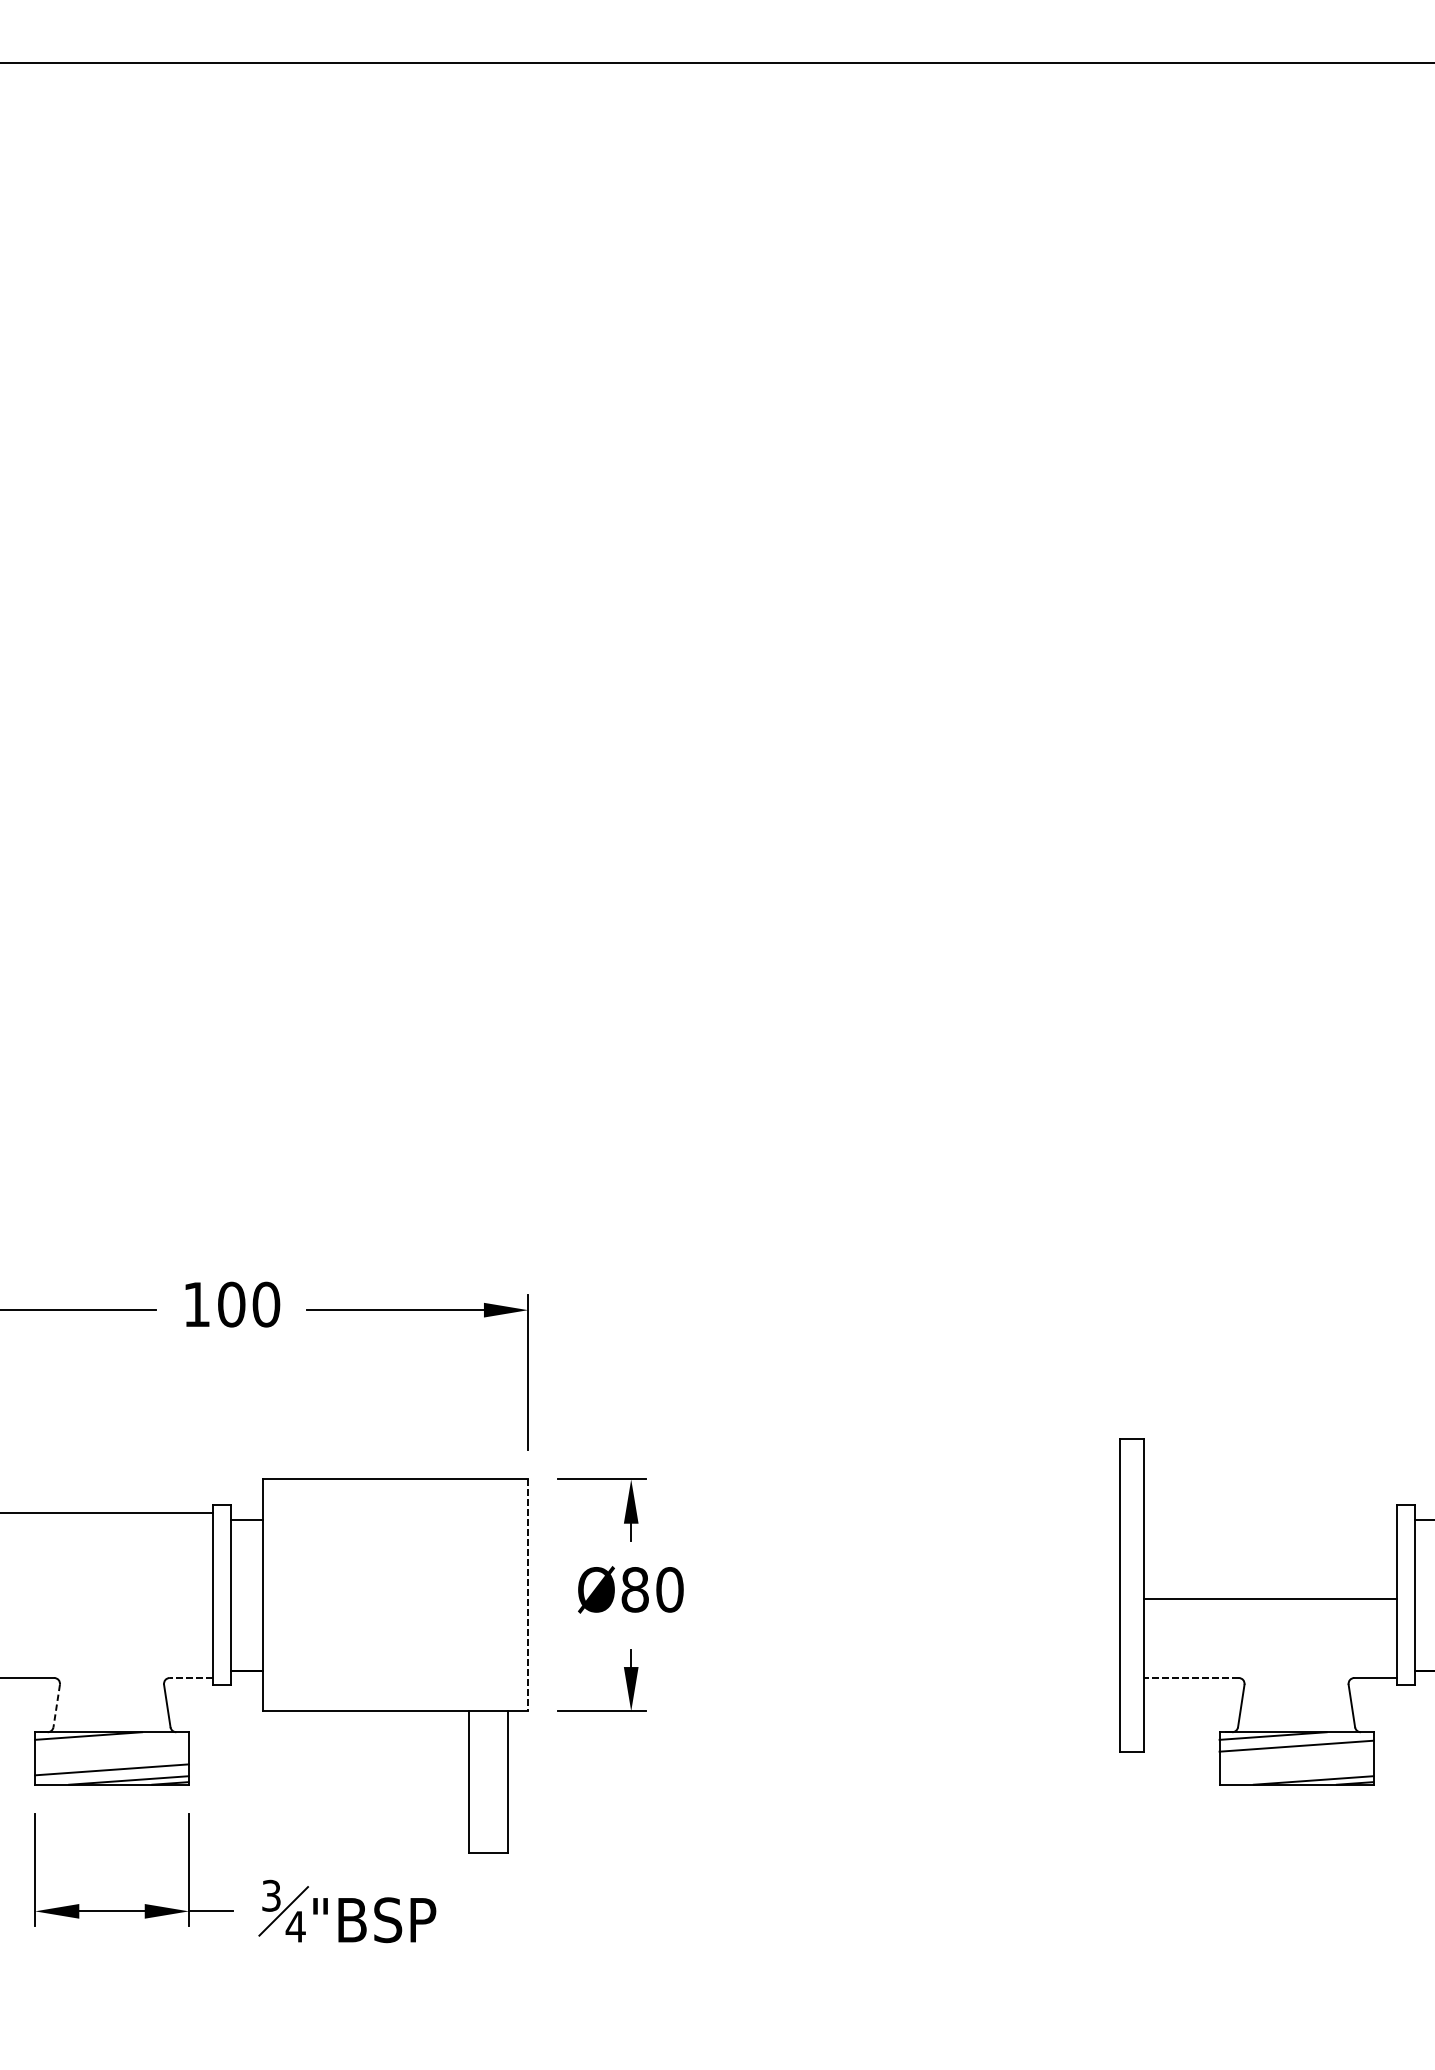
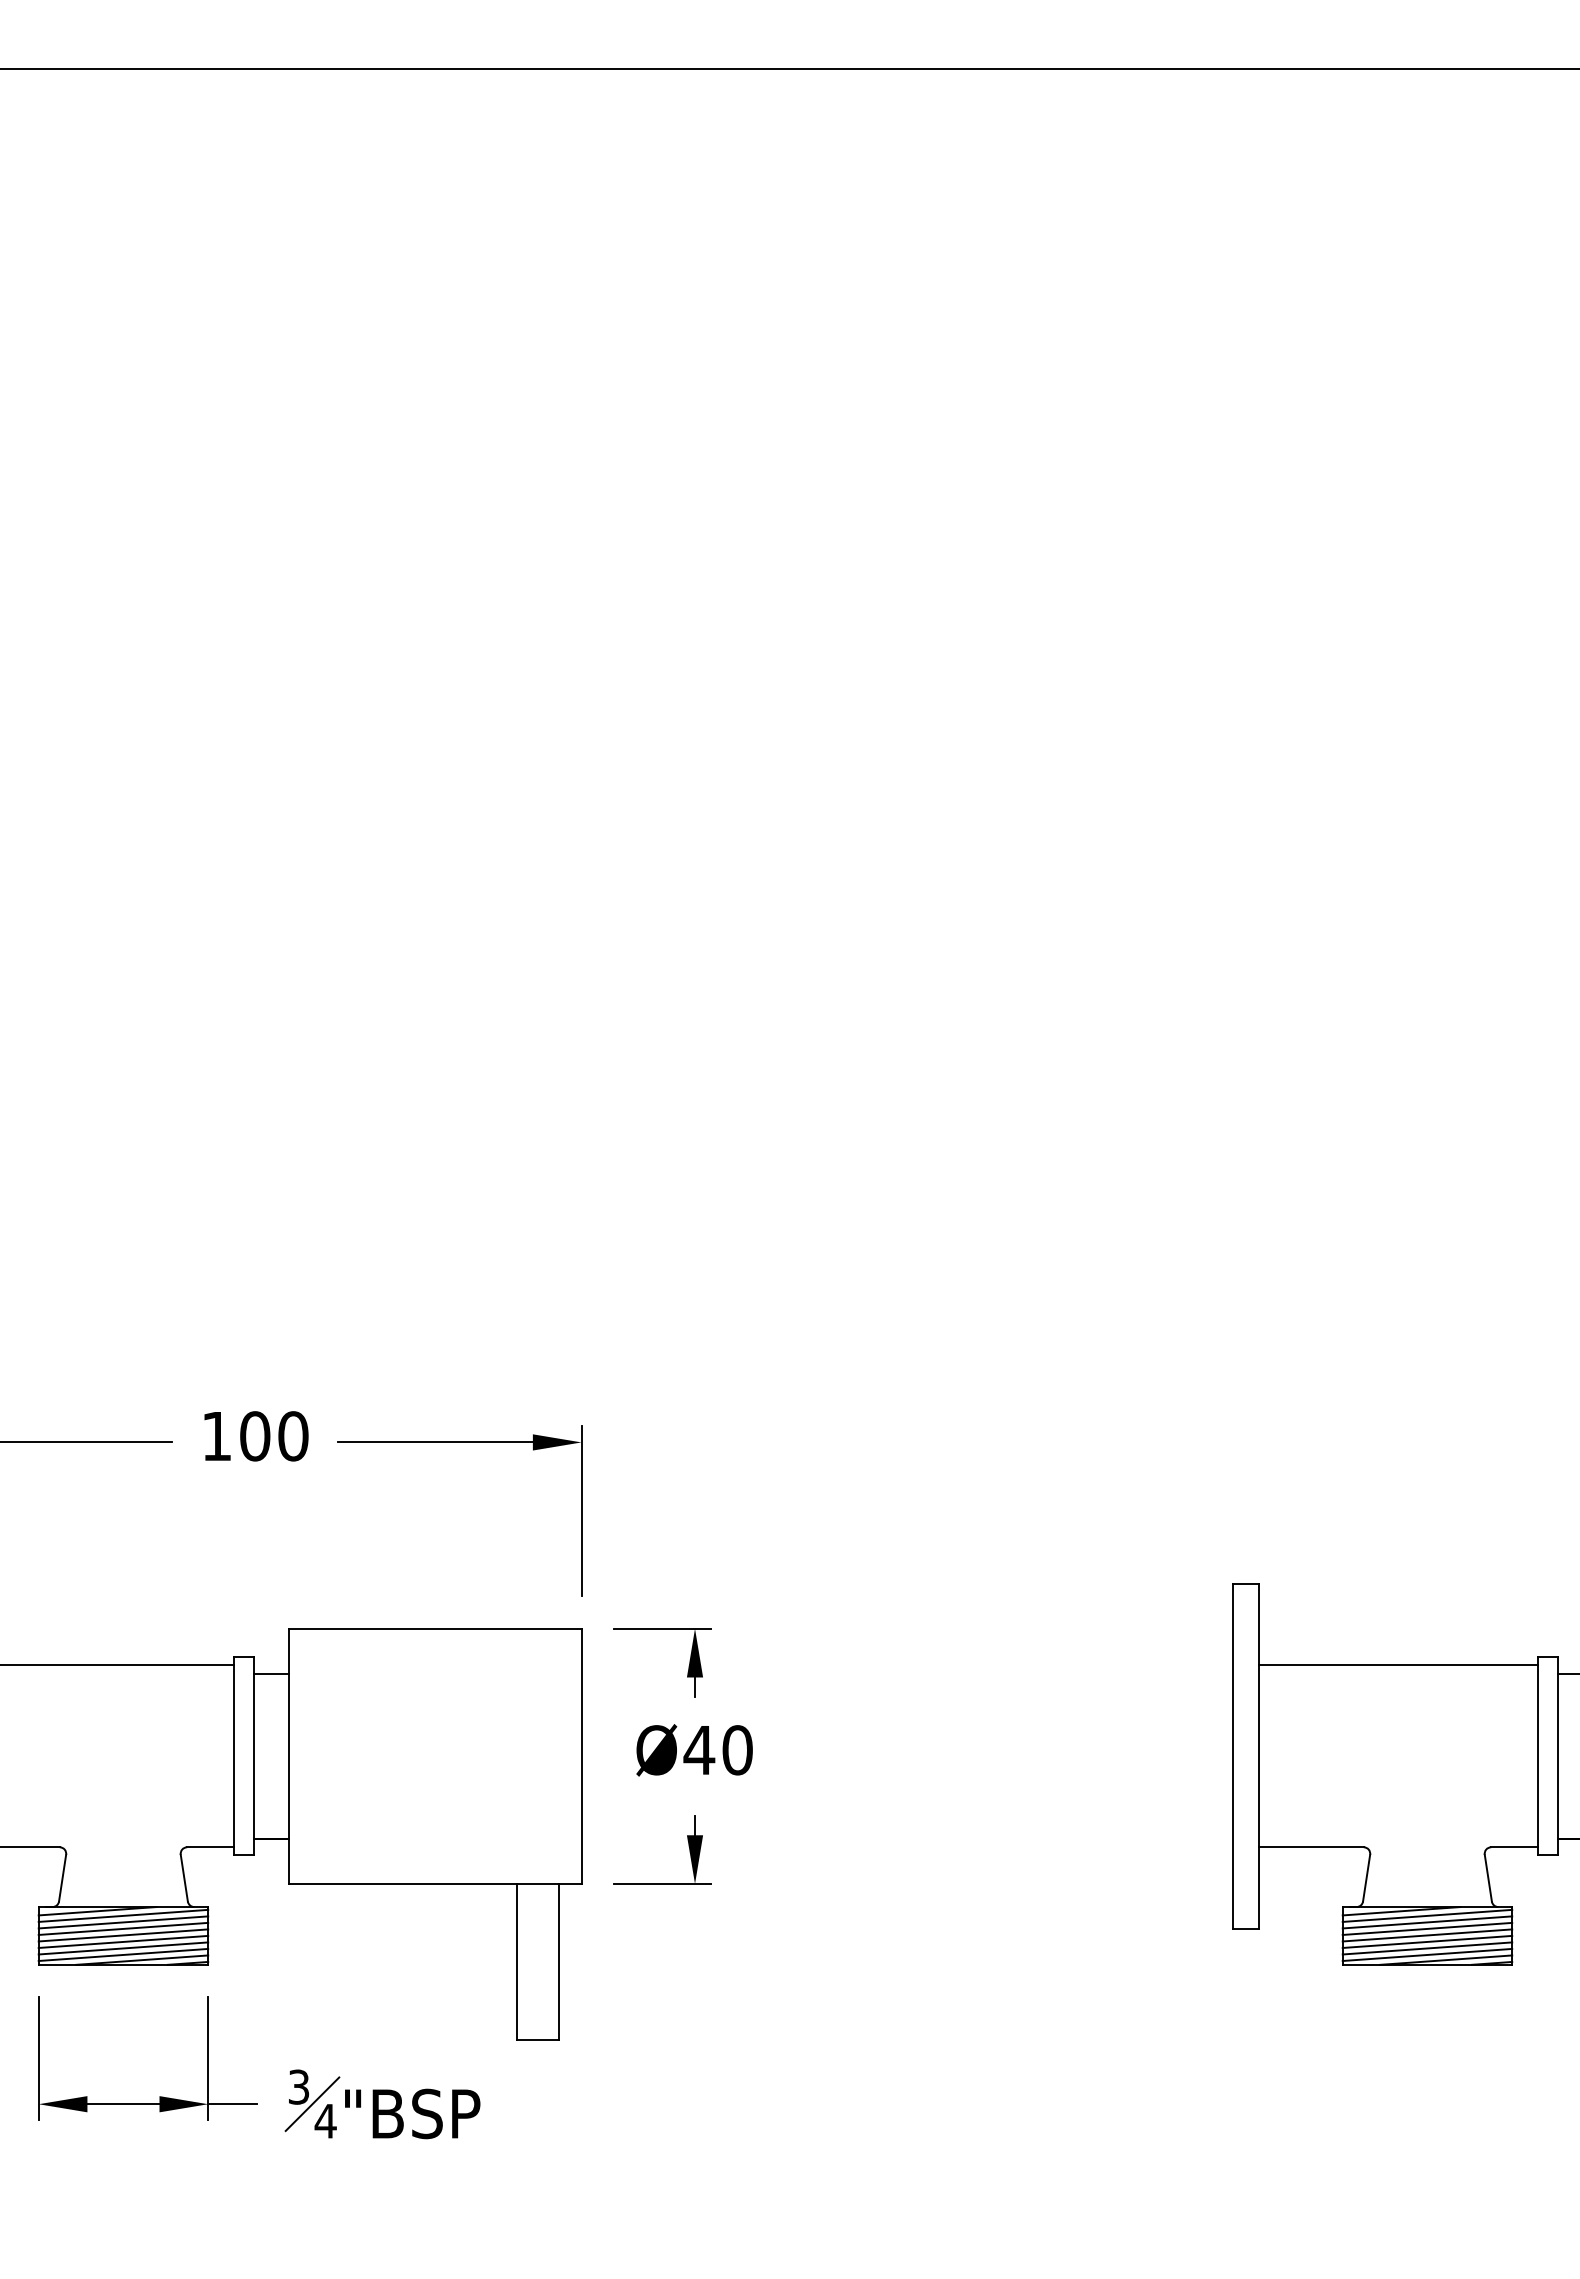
text: (635, 1590) -> (699, 1750), Ø80 -> Ø40
line: (528, 1595) -> (581, 1756), dashed -> solid
line: (1270, 1599) -> (1398, 1665), moved
line: (191, 1678) -> (210, 1847), dashed -> solid
line: (1190, 1678) -> (1310, 1847), dashed -> solid
line: (56, 1706) -> (62, 1878), dashed -> solid
line: (112, 1739) -> (123, 1915), added
line: (1296, 1739) -> (1427, 1915), added
line: (112, 1746) -> (123, 1922), added
line: (112, 1751) -> (123, 1928), added
line: (1296, 1751) -> (1427, 1928), added
line: (112, 1758) -> (123, 1935), added
line: (1296, 1758) -> (1427, 1935), added
line: (112, 1763) -> (123, 1941), added
line: (1296, 1763) -> (1427, 1941), added
line: (1296, 1769) -> (1427, 1948), added
line: (112, 1775) -> (123, 1954), added
line: (1296, 1775) -> (1427, 1954), added

